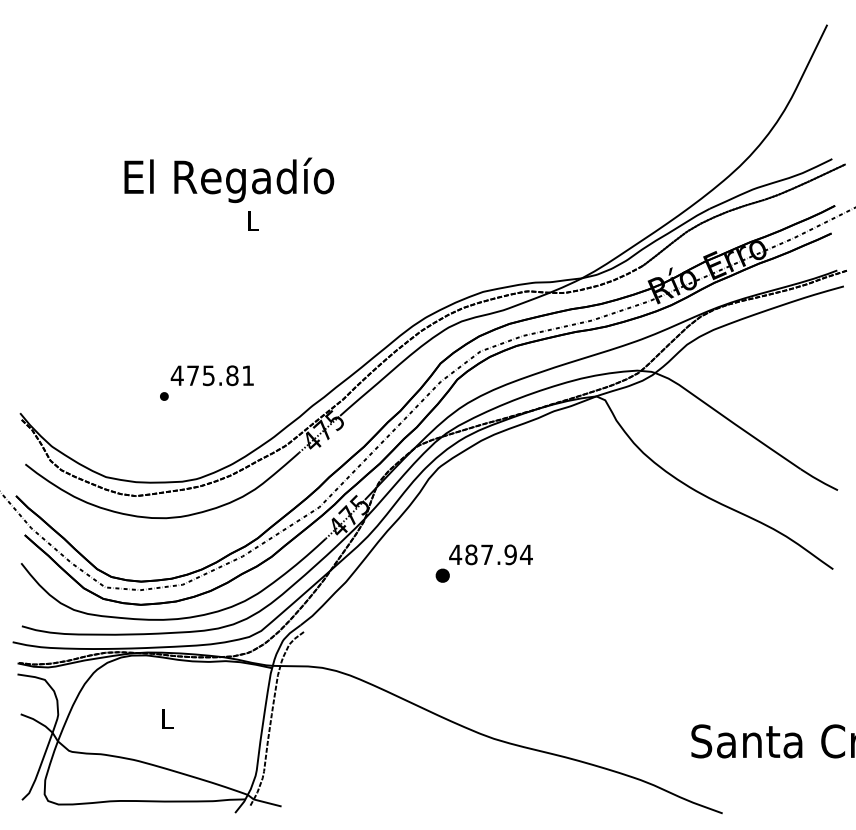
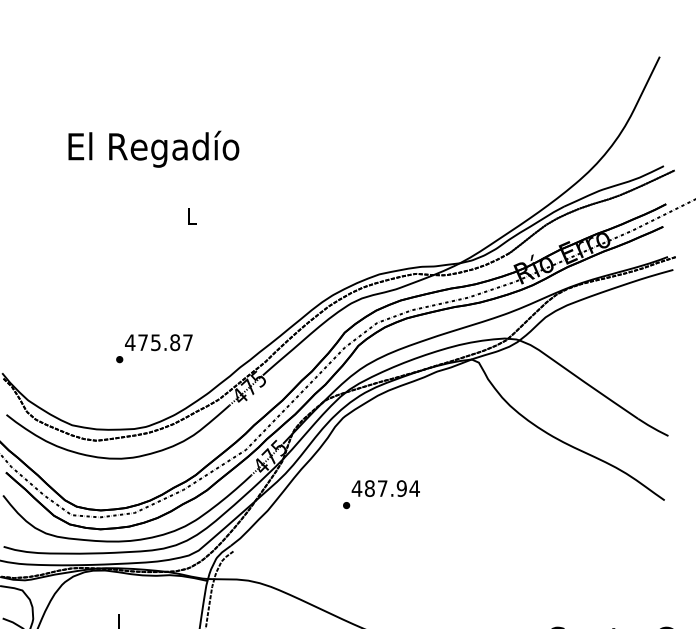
text: (229, 180) -> (154, 149), moved
text: (247, 375) -> (187, 342), 475.81 -> 475.87
part: (442, 575) -> (346, 505), size x0.62

